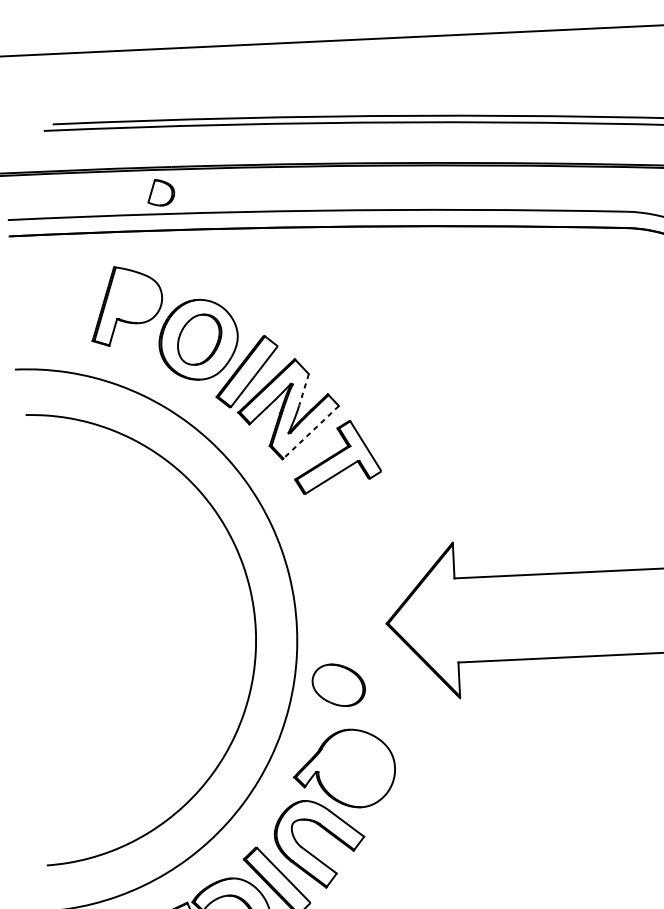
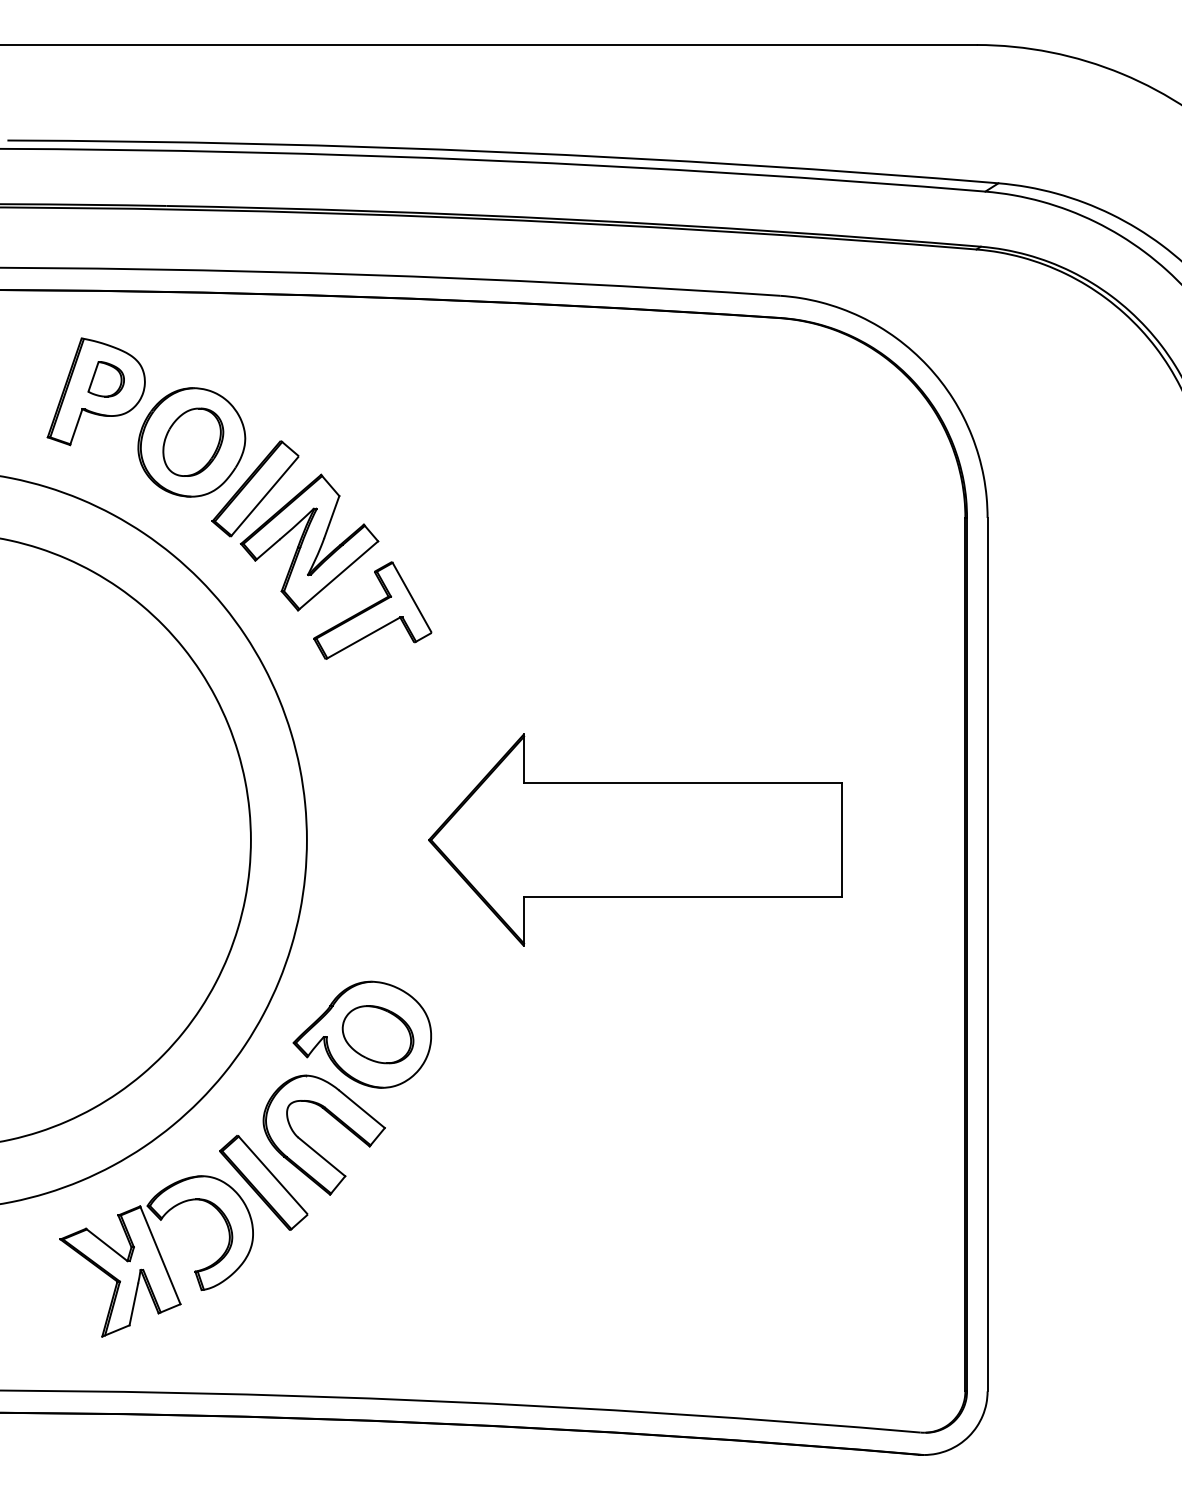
part: (160, 192) -> (105, 379), moved
line: (303, 390) -> (331, 517), dashed -> solid
line: (310, 432) -> (338, 575), dashed -> solid
part: (338, 685) -> (377, 1034), moved

